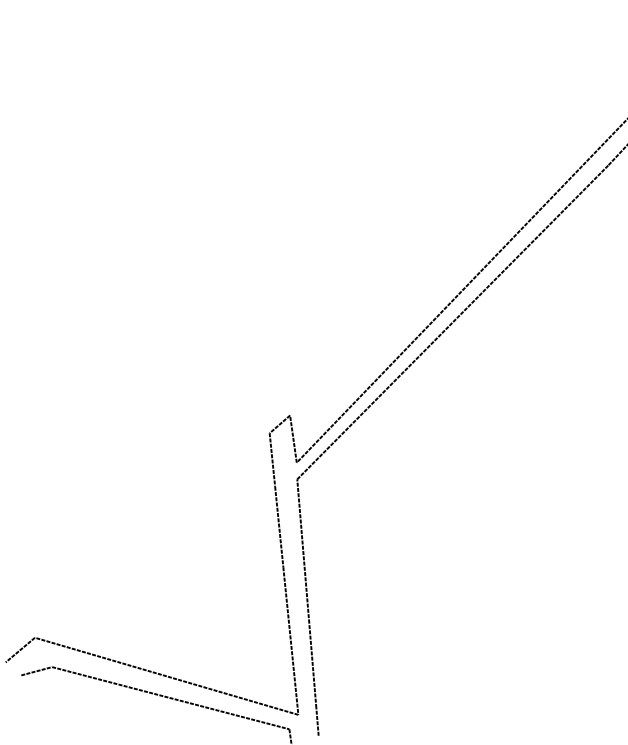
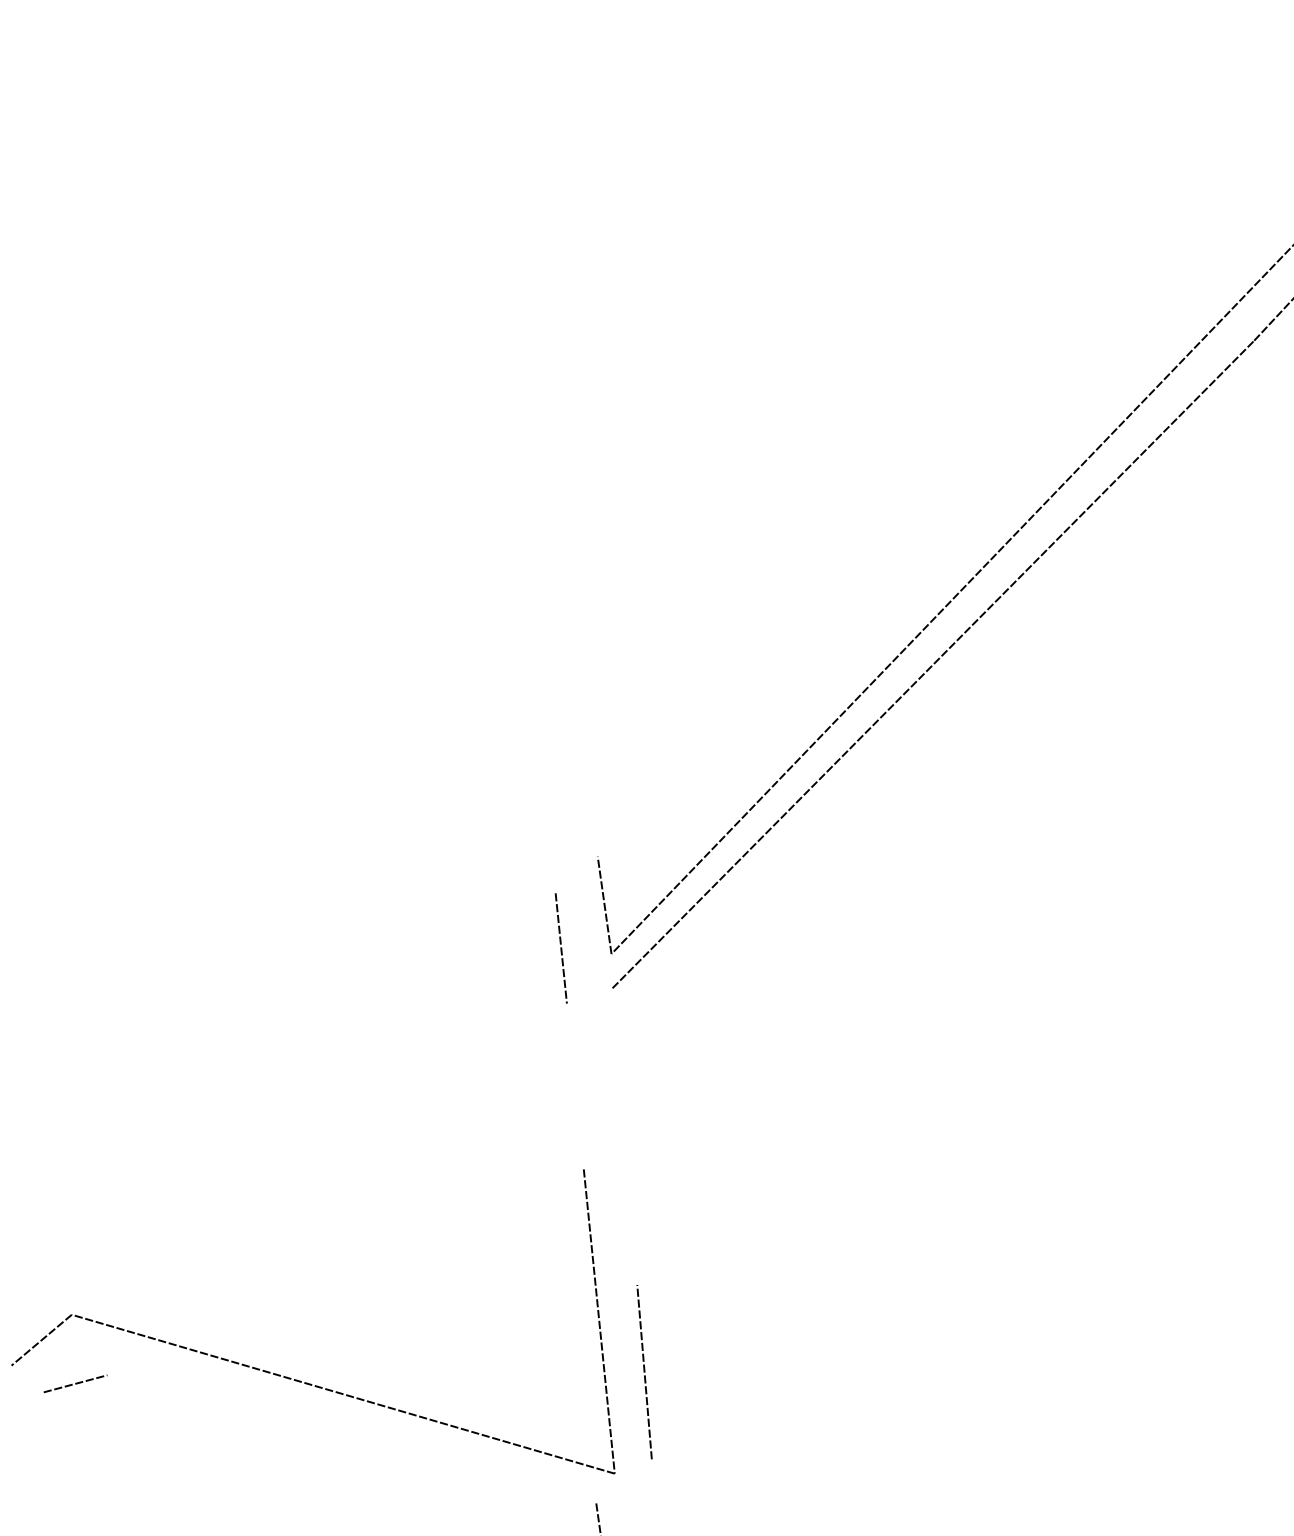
line: (279, 424) -> (575, 875), removed
line: (279, 526) -> (575, 1085), removed
line: (303, 551) -> (625, 1136), removed
line: (170, 698) -> (351, 1439), removed
line: (317, 721) -> (654, 1487), removed

